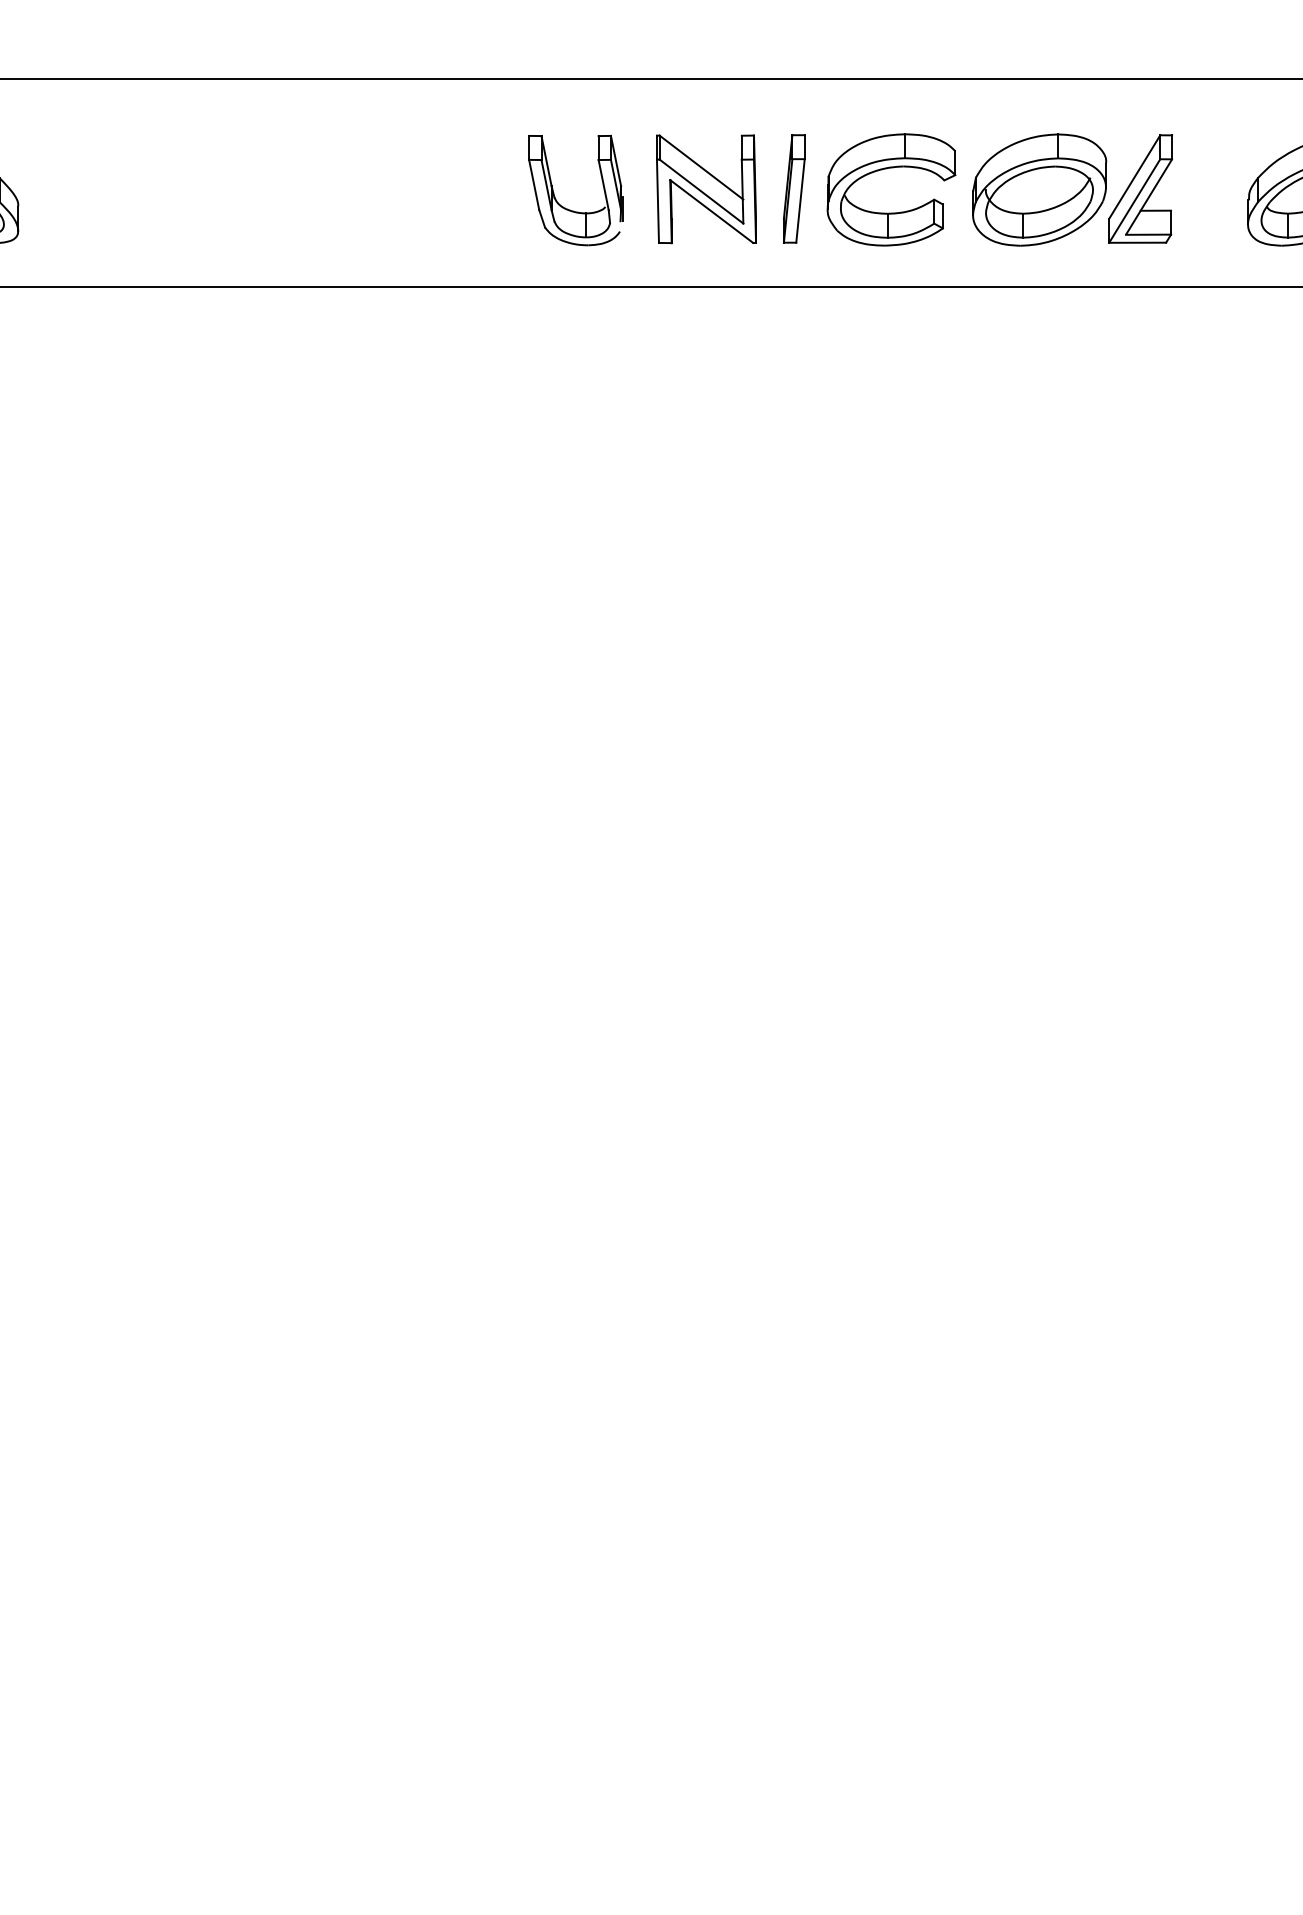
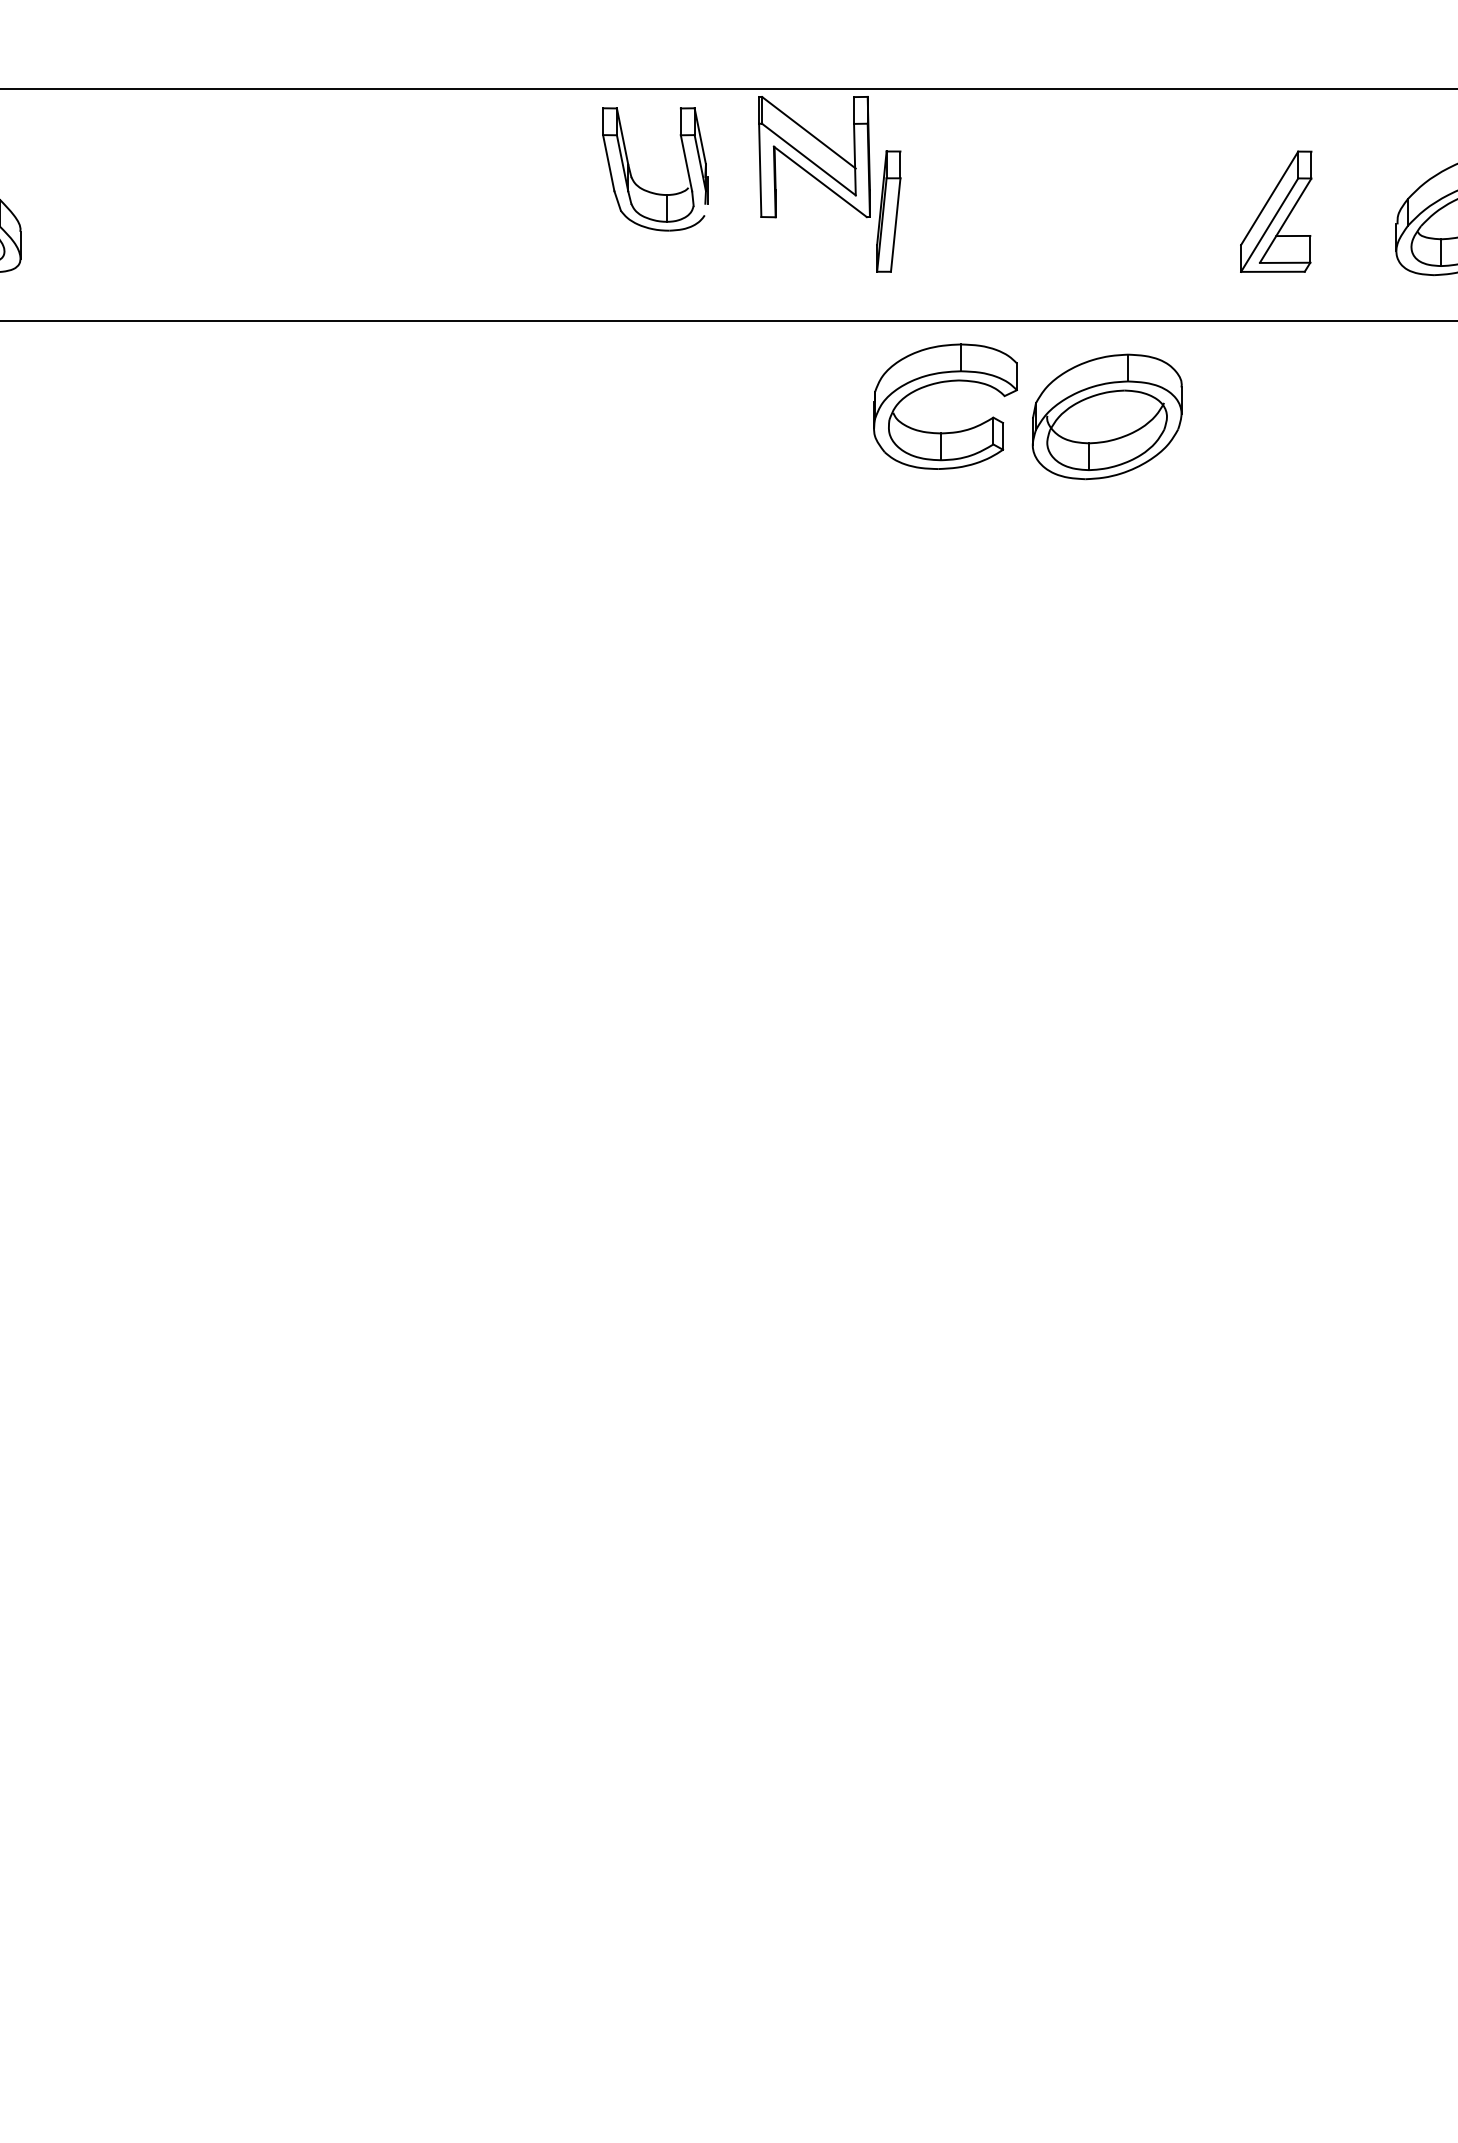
part: (887, 169) -> (941, 383), moved
part: (706, 189) -> (814, 157), moved
part: (1038, 189) -> (1106, 416), moved
part: (569, 209) -> (648, 190), moved

